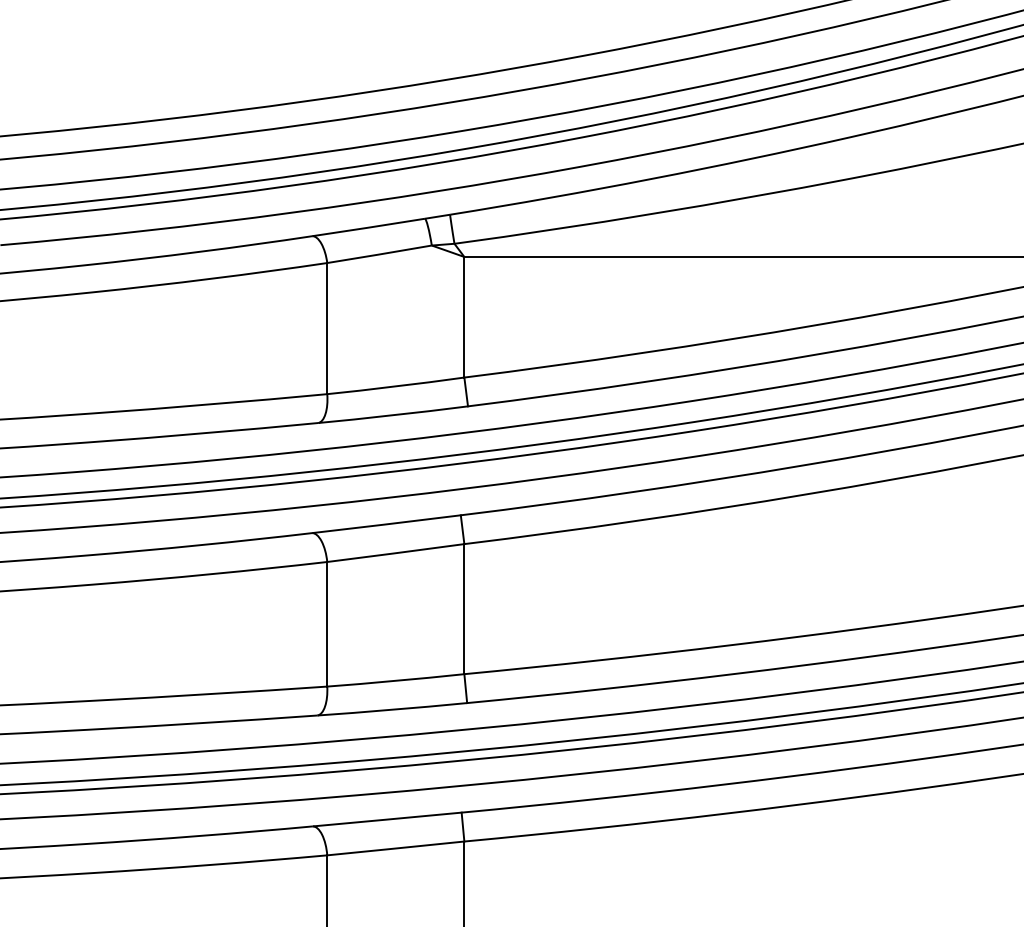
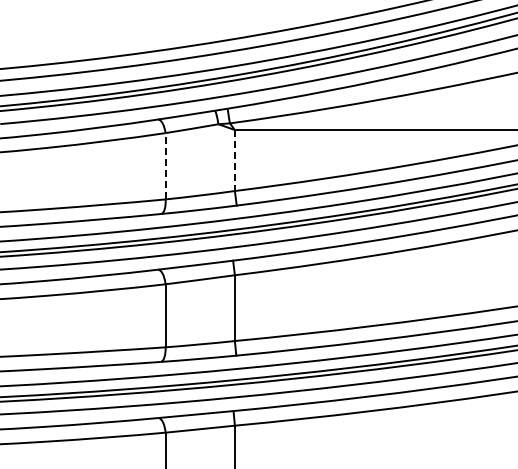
line: (463, 319) -> (234, 161), solid -> dashed
line: (327, 327) -> (165, 165), solid -> dashed

